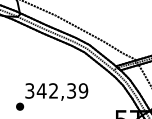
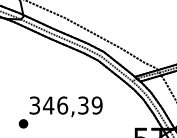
text: (53, 90) -> (62, 105), 342,39 -> 346,39

